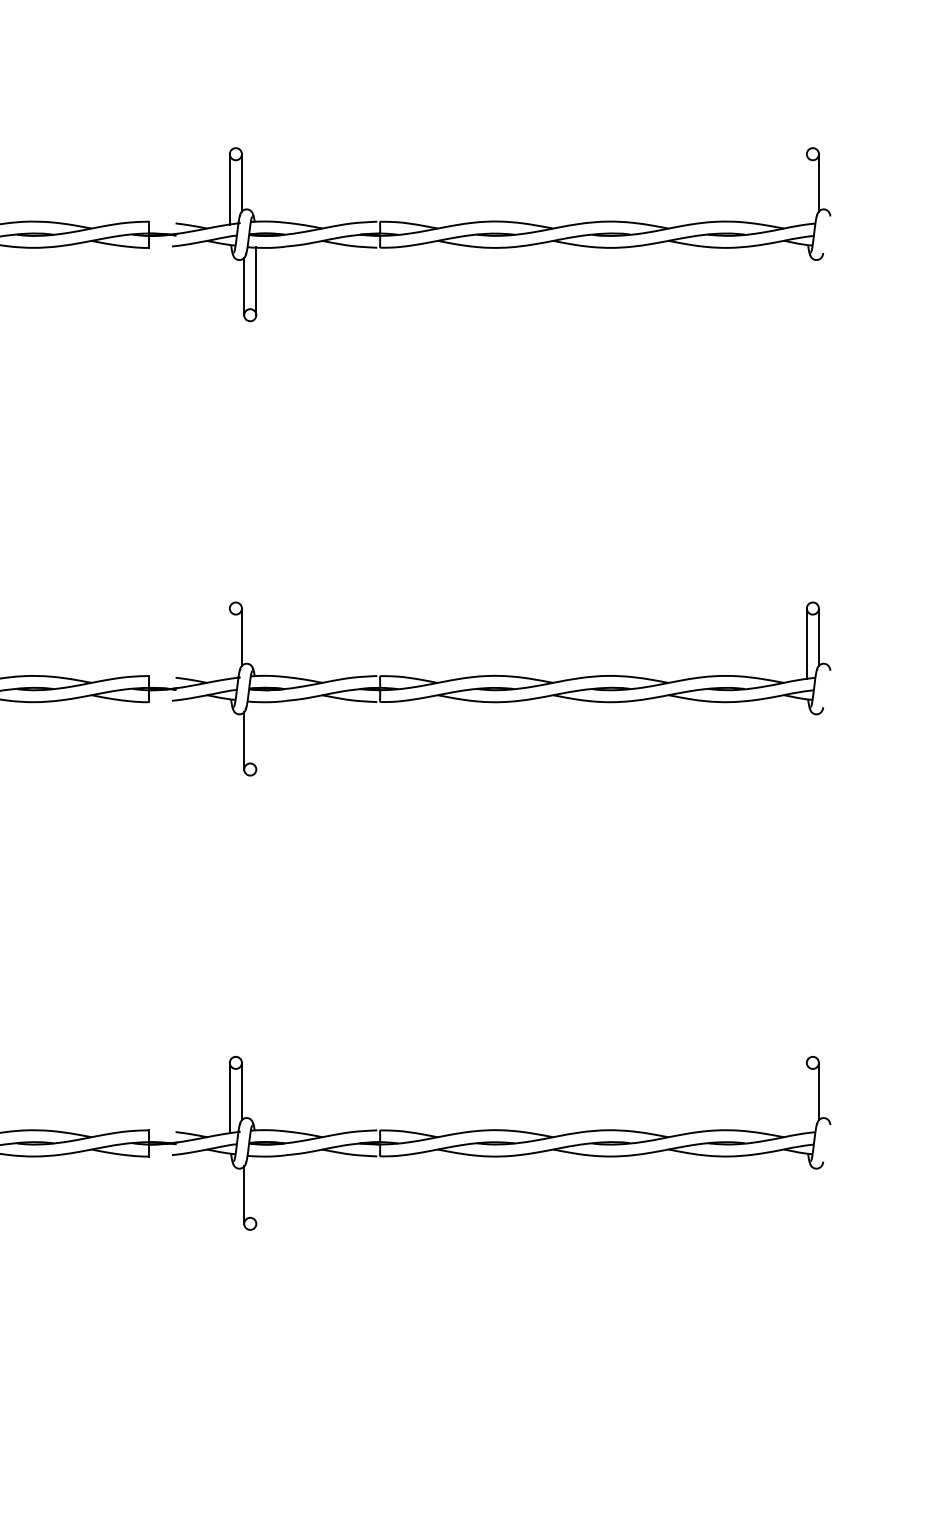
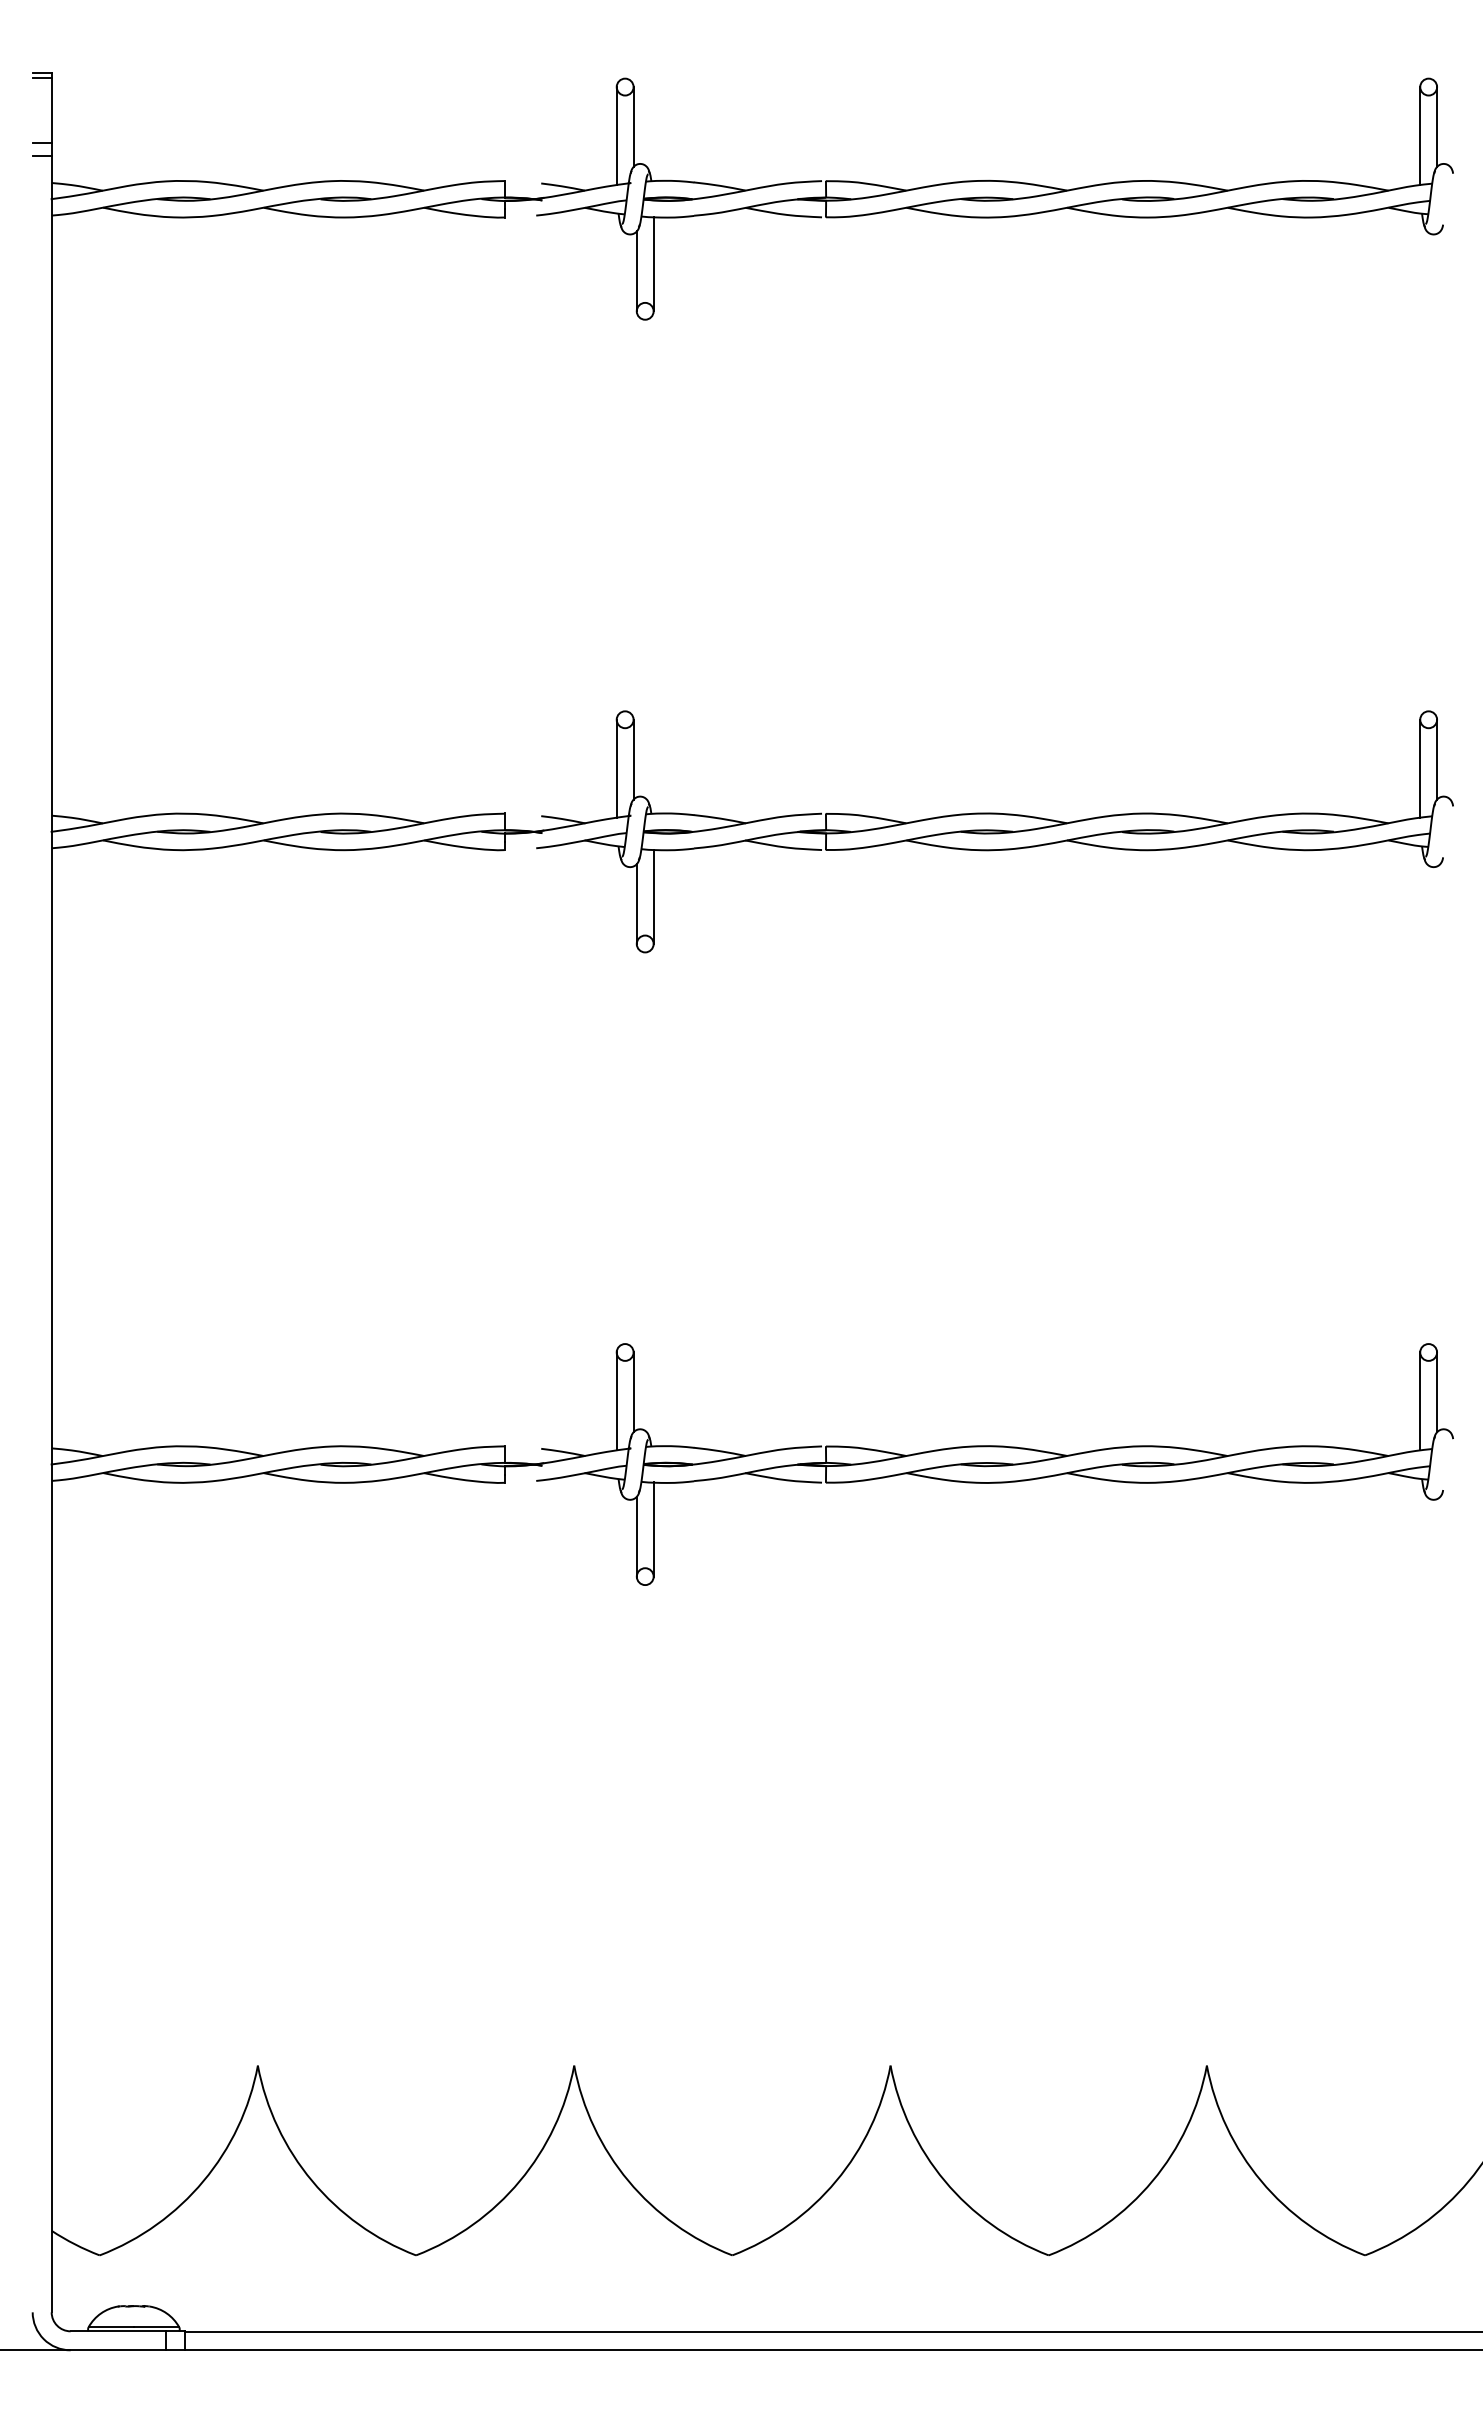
line: (807, 189) -> (1420, 136), added
line: (229, 643) -> (616, 768), added
line: (256, 735) -> (653, 896), added
line: (807, 1098) -> (1420, 1401), added
line: (256, 1190) -> (653, 1529), added

